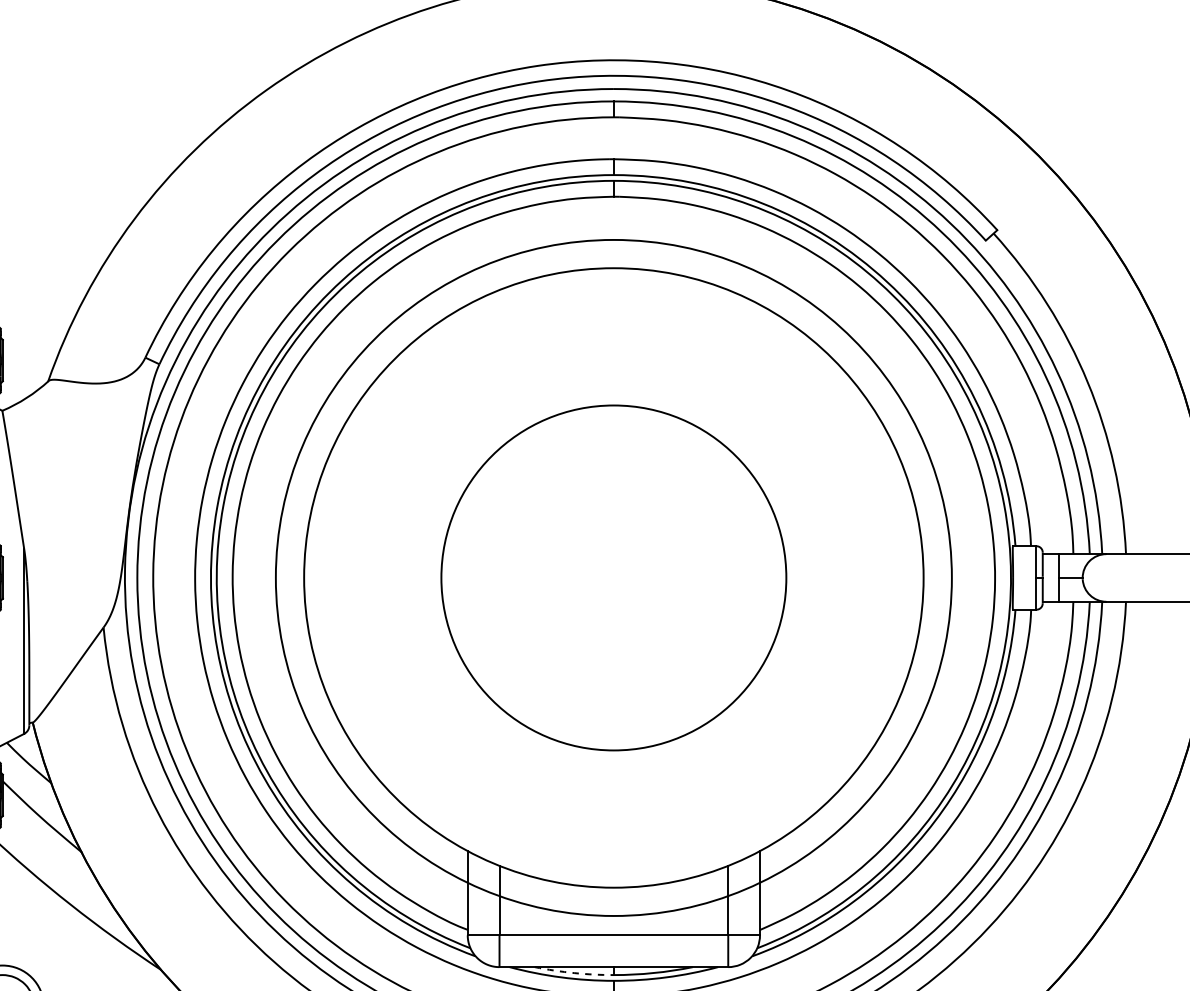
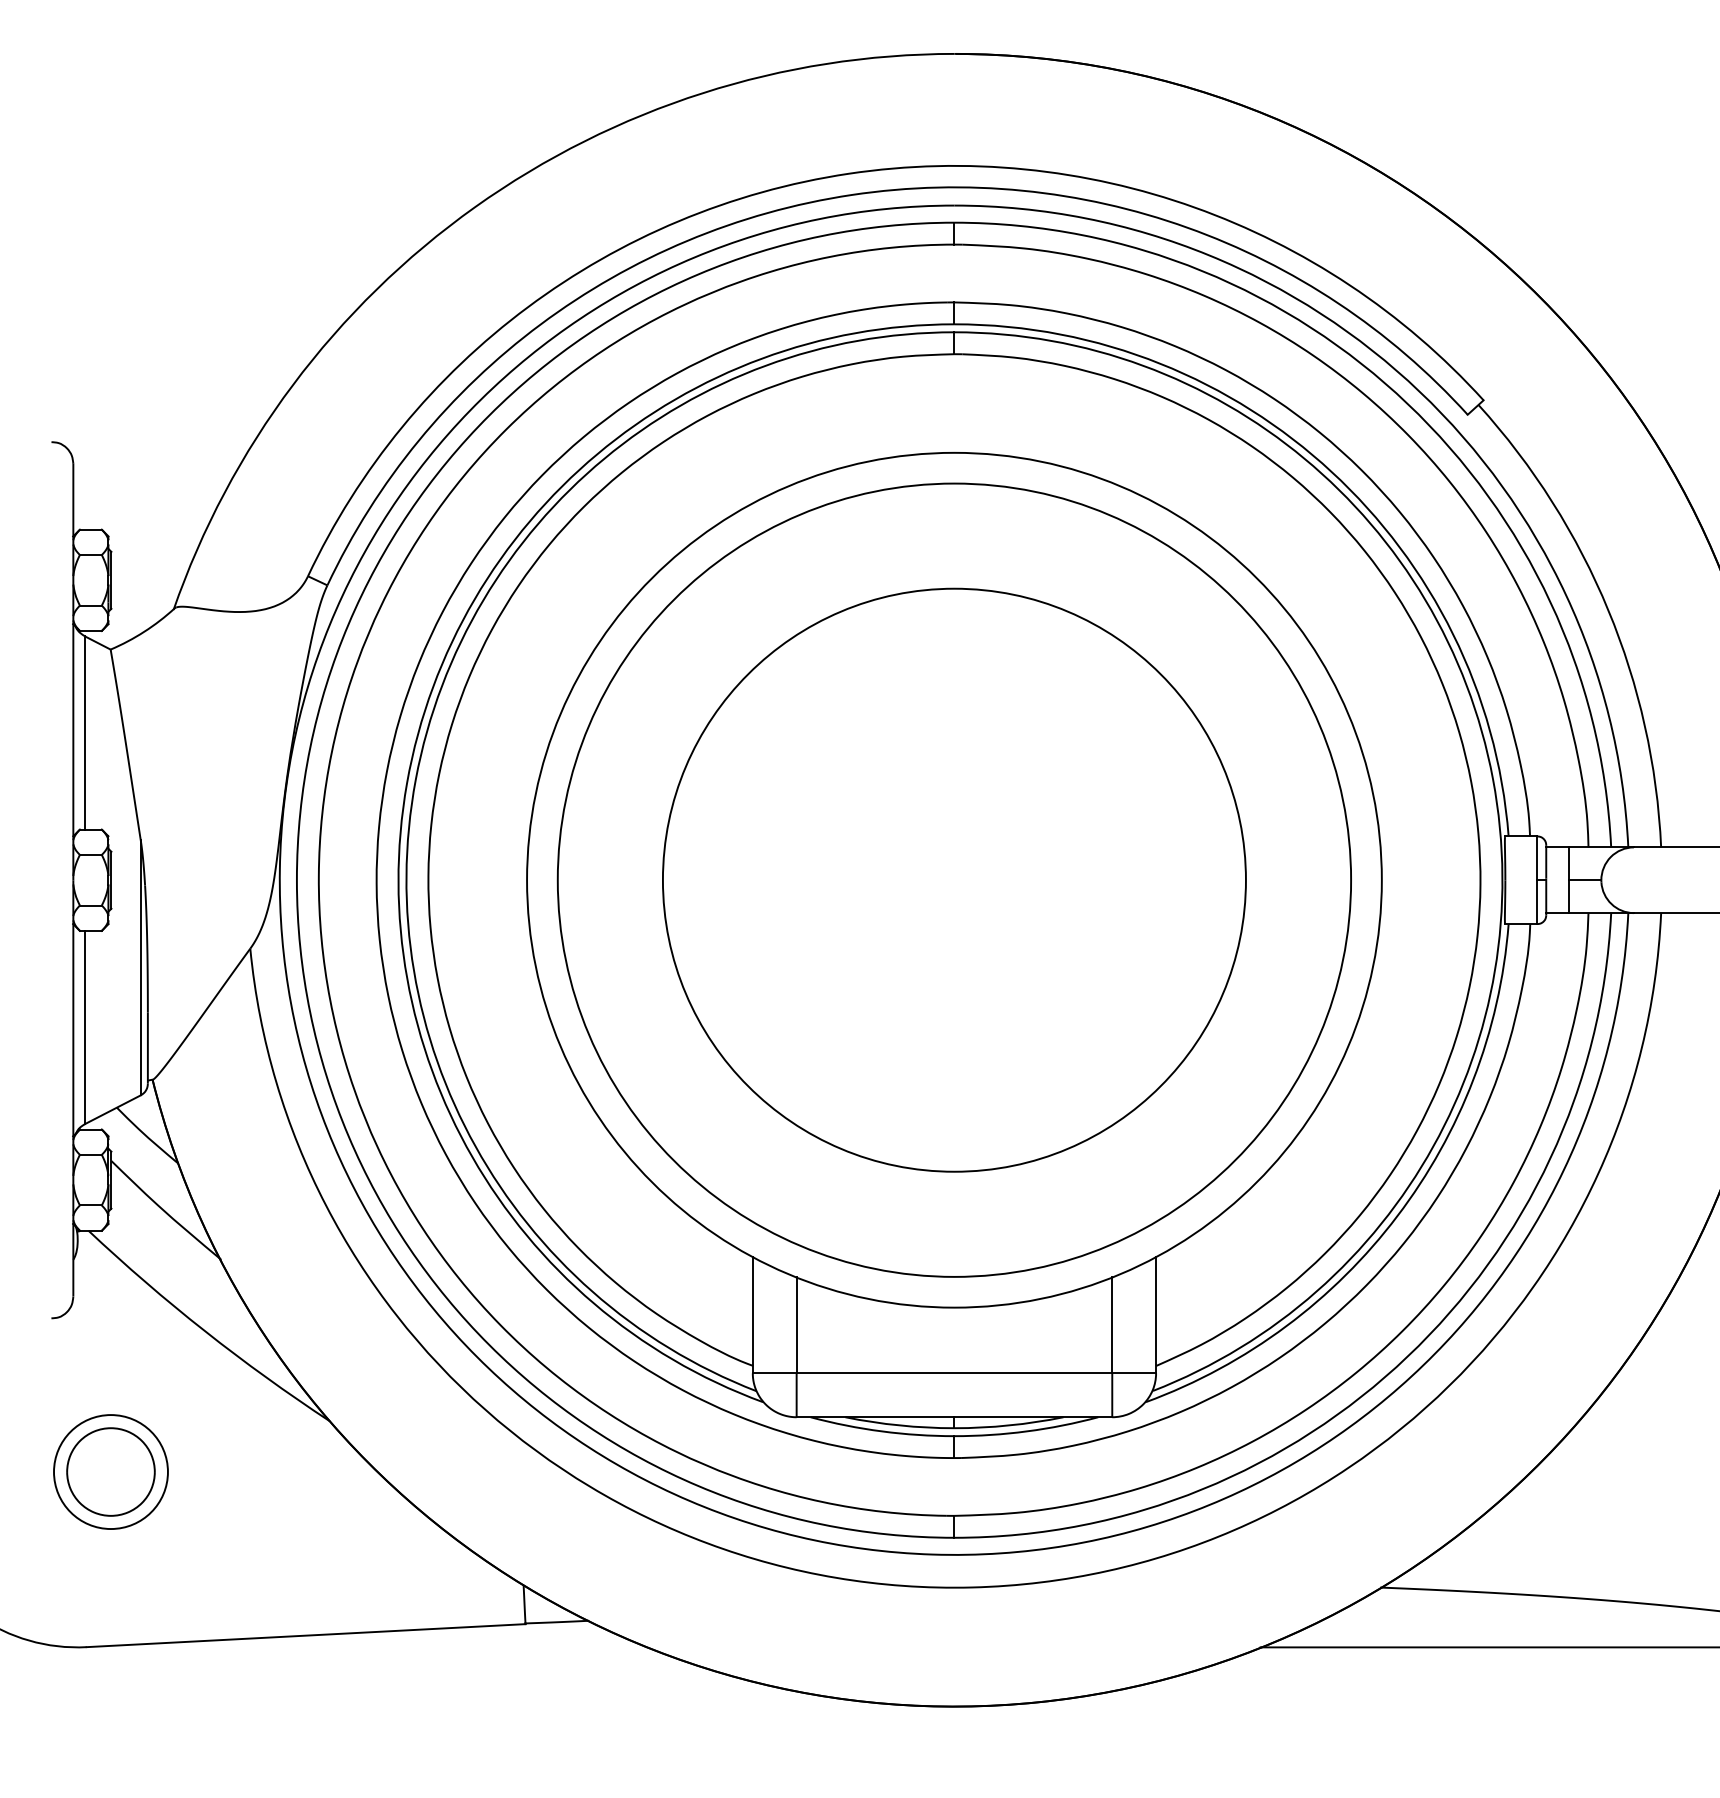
circle: (613, 577) -> (953, 879), size x0.62
circle: (613, 577) -> (954, 879), size x1.67
arc: (574, 973) -> (899, 1425), dashed -> solid

